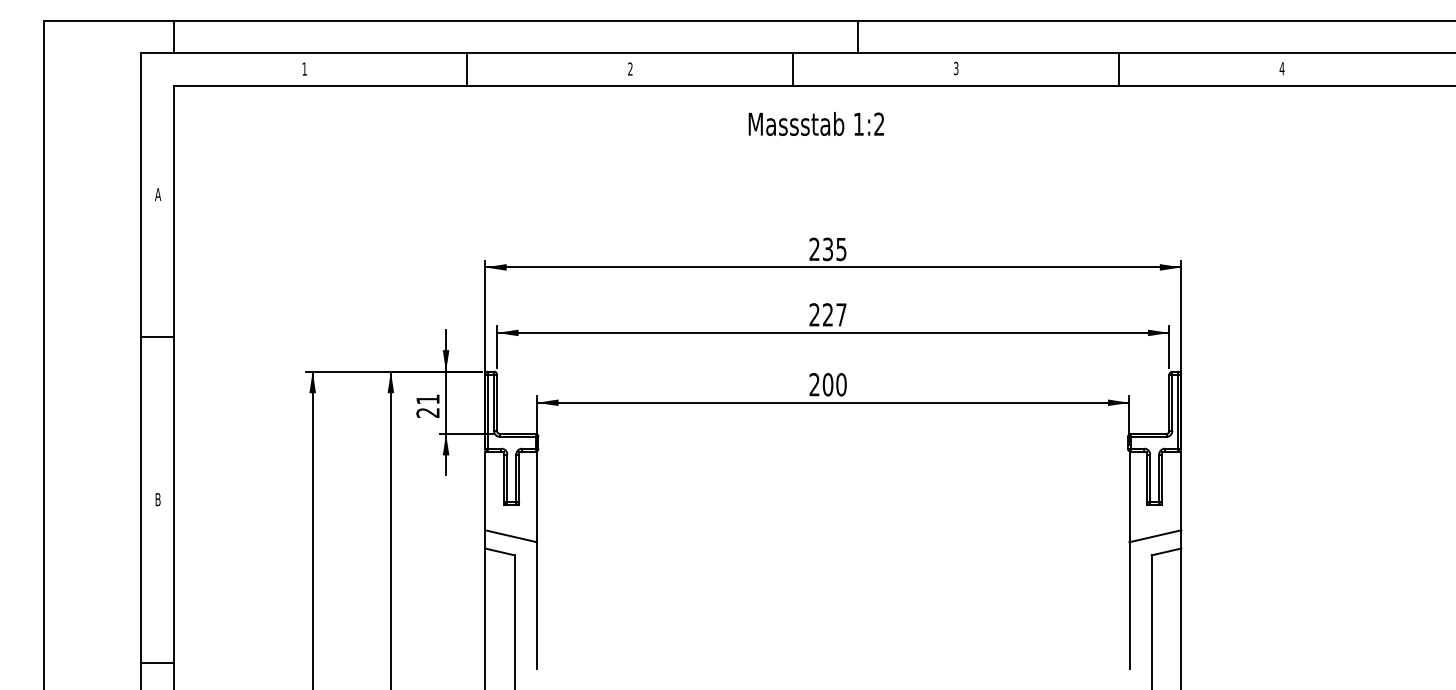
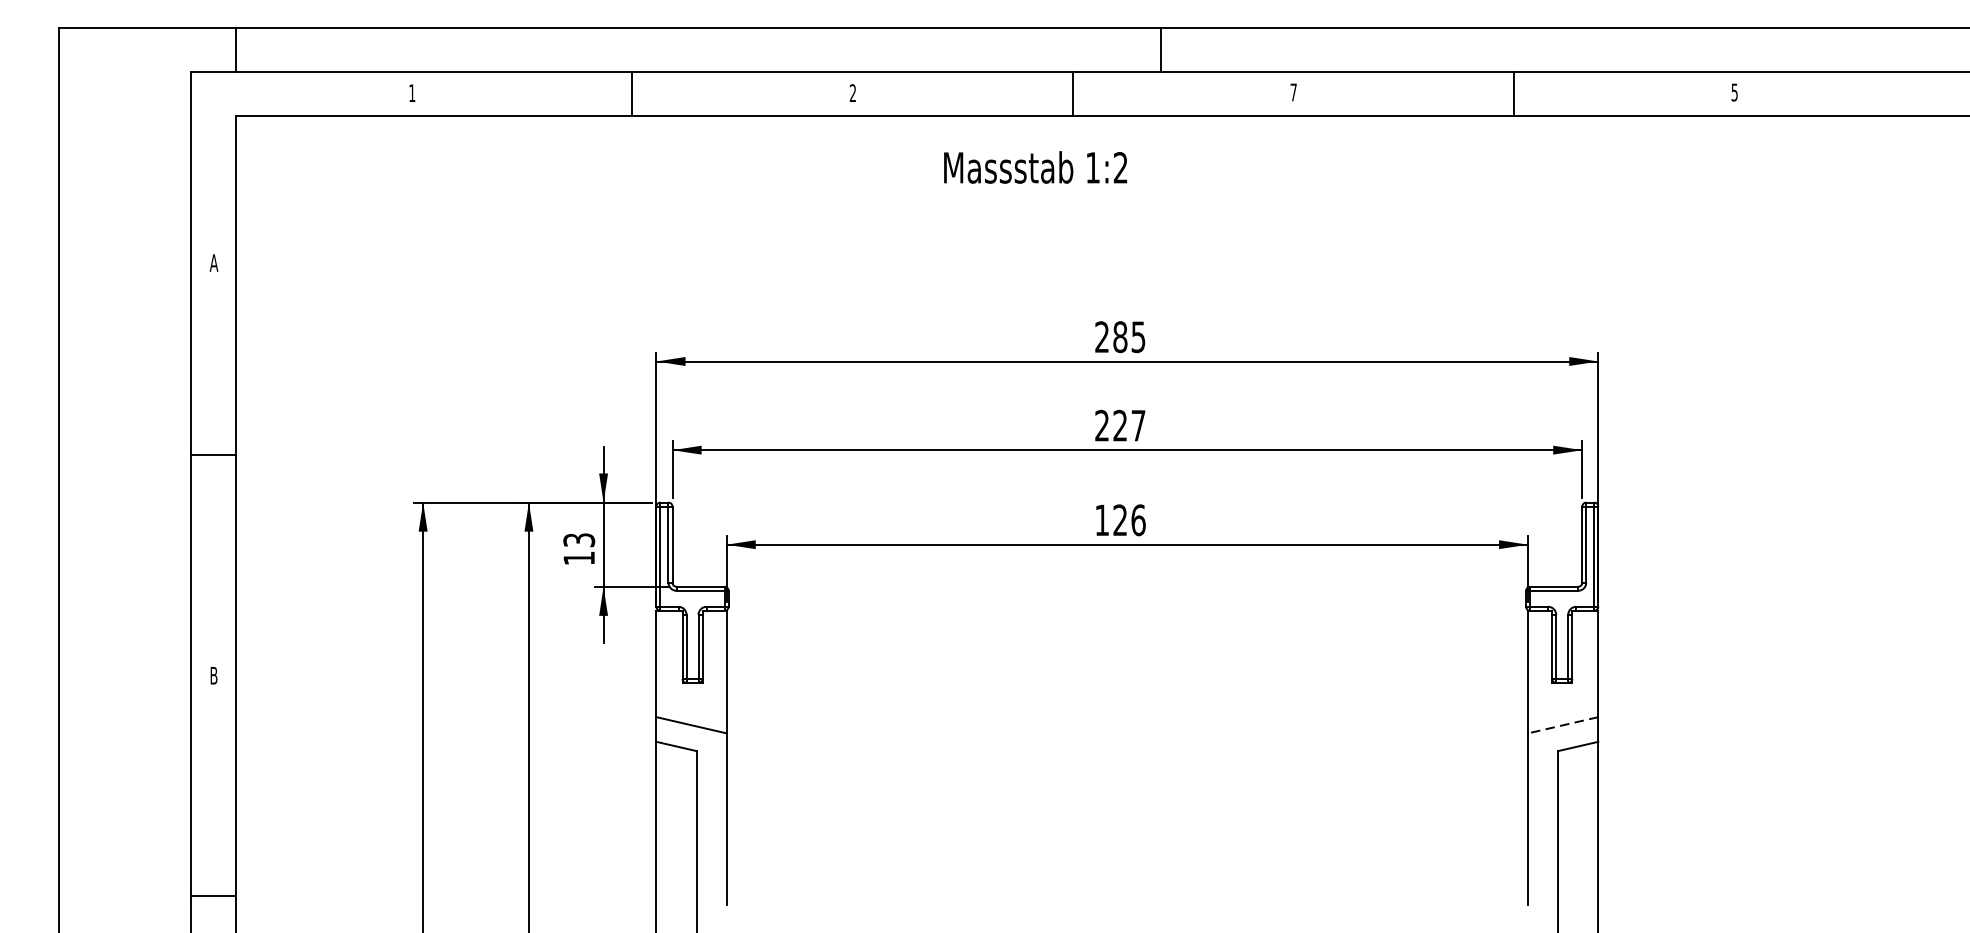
text: (955, 68) -> (1292, 92), 3 -> 7
text: (1281, 68) -> (1733, 92), 4 -> 5
text: (815, 123) -> (1034, 166), moved
text: (827, 249) -> (1119, 337), 235 -> 285
text: (827, 384) -> (1119, 519), 200 -> 126
text: (427, 405) -> (578, 548), 21 -> 13
line: (1155, 536) -> (1563, 725), solid -> dashed

